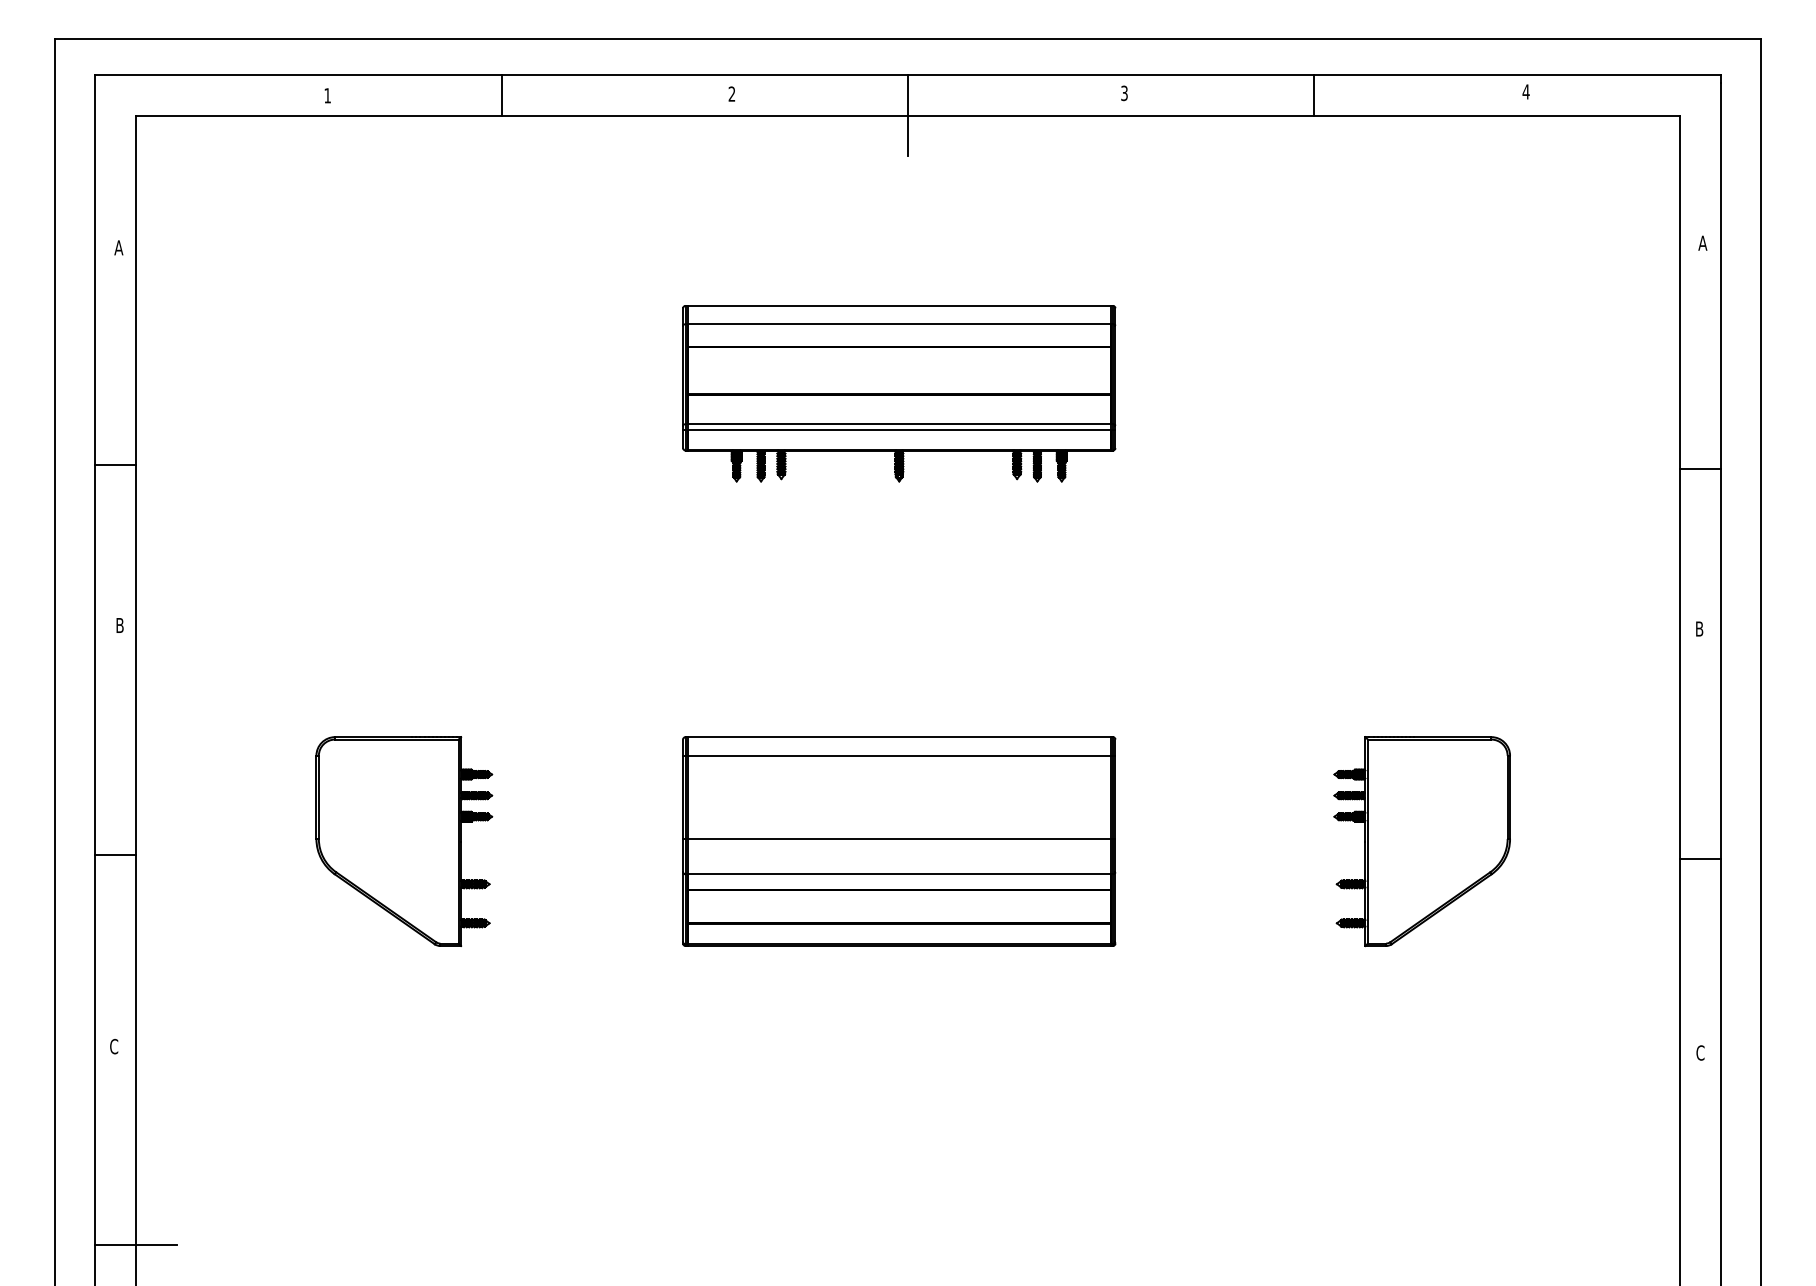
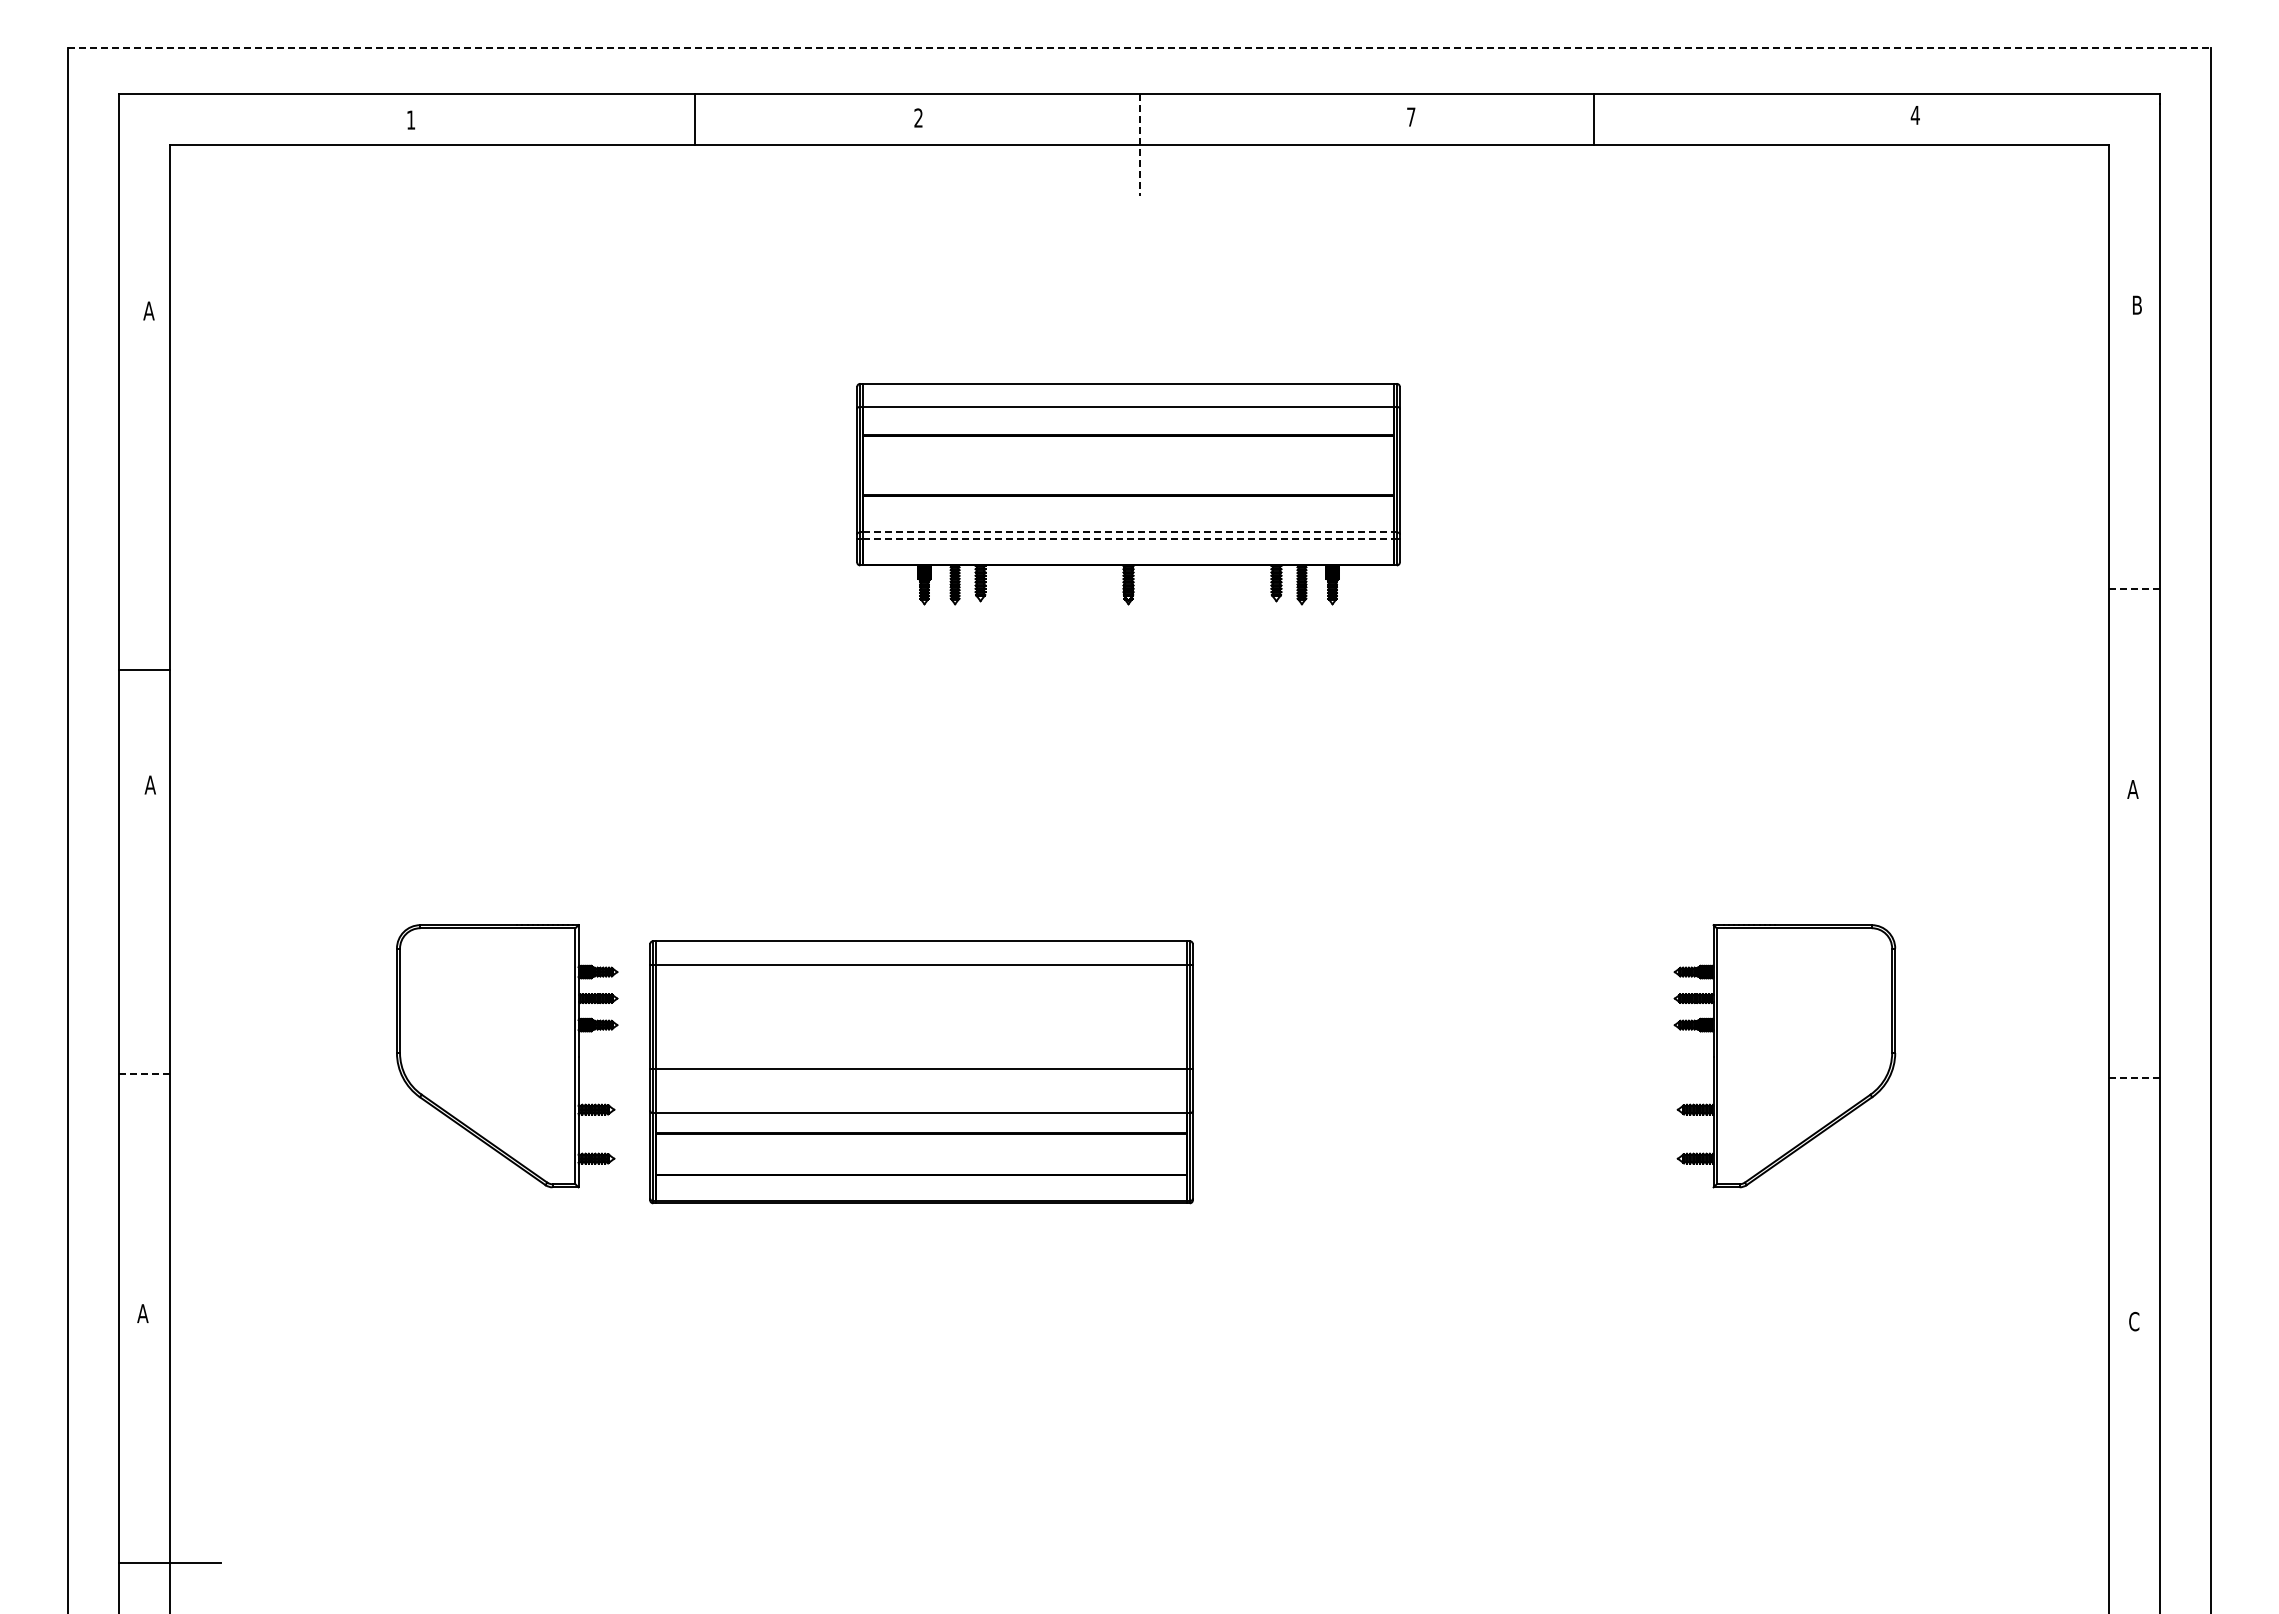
line: (908, 38) -> (1140, 48), solid -> dashed
text: (1124, 92) -> (1411, 116), 3 -> 7
line: (501, 95) -> (695, 119), moved
line: (1314, 95) -> (1593, 119), moved
line: (908, 115) -> (1139, 145), solid -> dashed
text: (1702, 242) -> (2136, 304), A -> B
line: (900, 424) -> (1129, 532), solid -> dashed
line: (900, 429) -> (1129, 539), solid -> dashed
line: (115, 464) -> (144, 669), moved
line: (1700, 468) -> (2134, 588), solid -> dashed
text: (119, 625) -> (149, 784), B -> A
text: (1699, 629) -> (2132, 789), B -> A
part: (899, 841) -> (921, 1072), moved
line: (115, 855) -> (144, 1073), solid -> dashed
line: (1700, 859) -> (2134, 1078), solid -> dashed
text: (113, 1046) -> (142, 1313), C -> A

